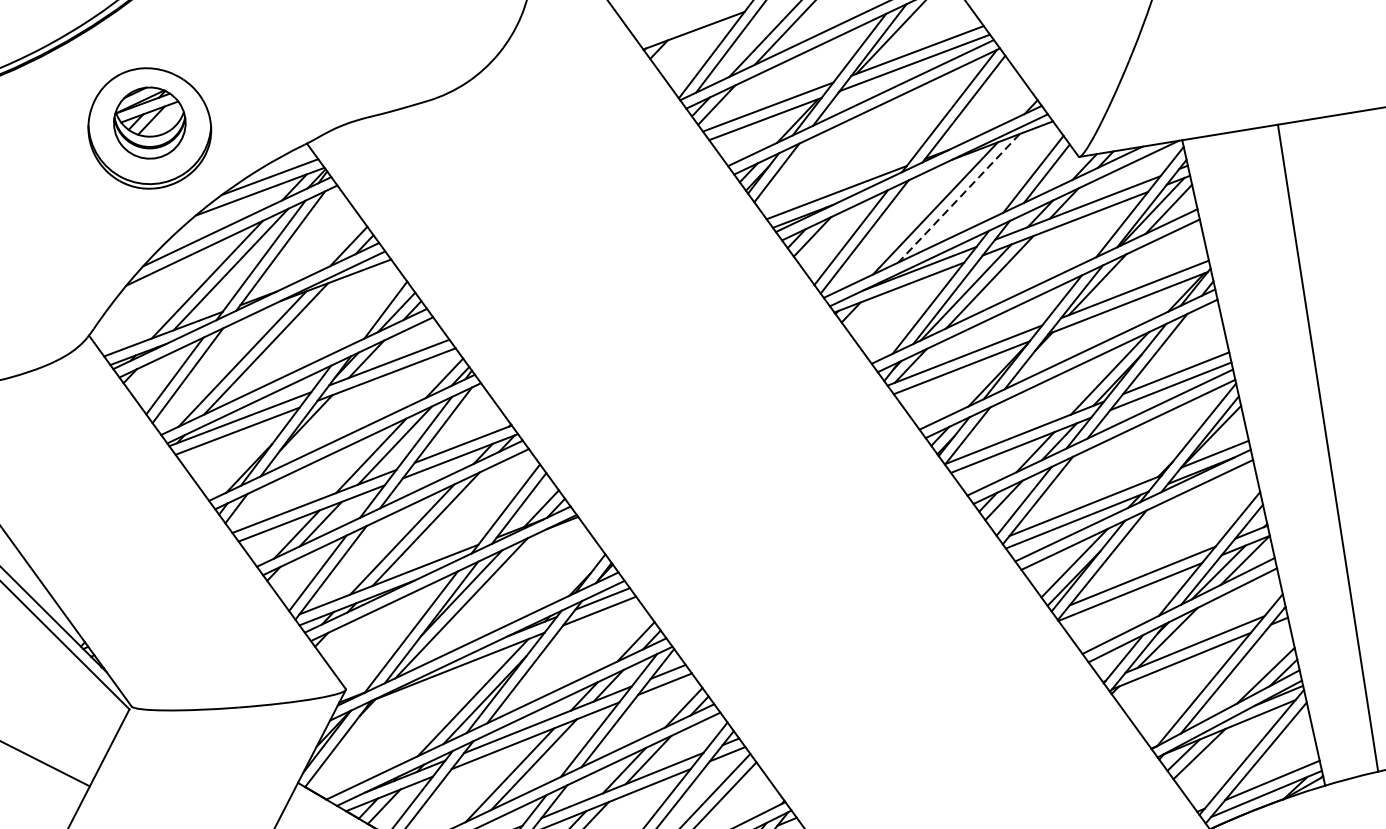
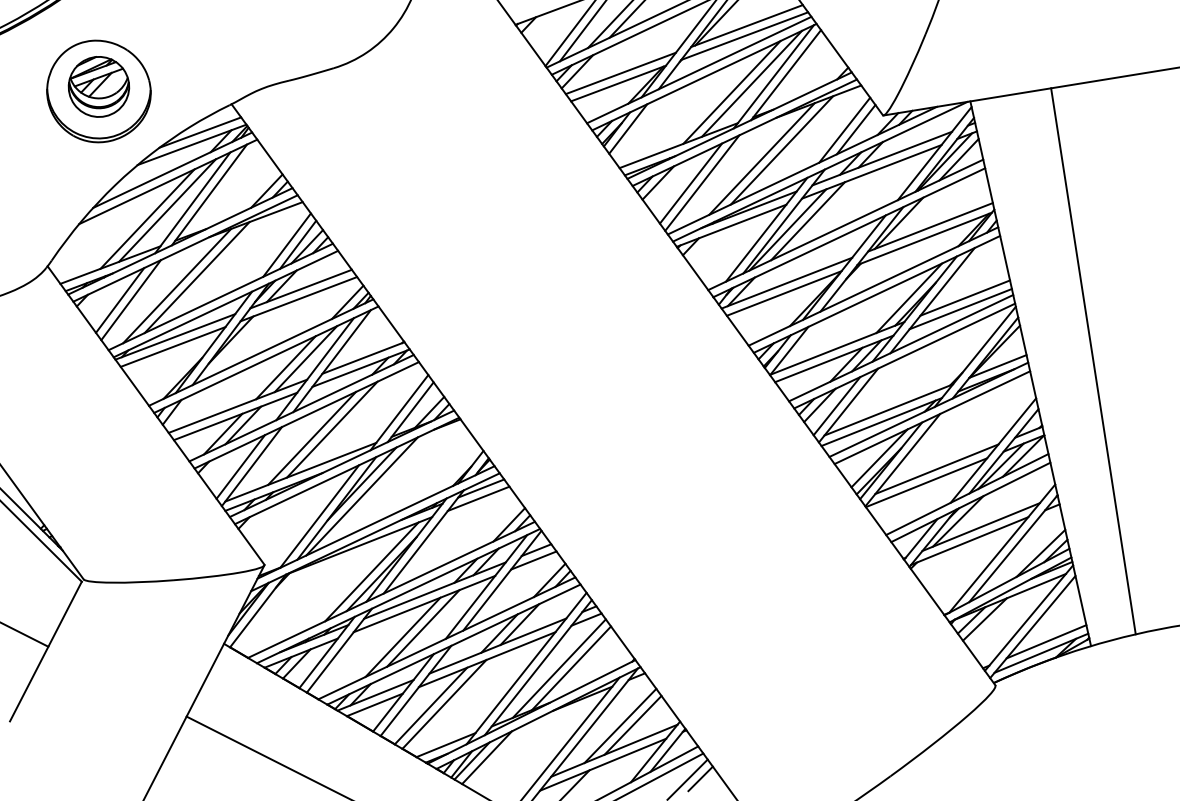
line: (922, 119) -> (751, 83), added
line: (899, 129) -> (731, 92), added
line: (959, 198) -> (782, 150), dashed -> solid
line: (372, 309) -> (286, 244), added

